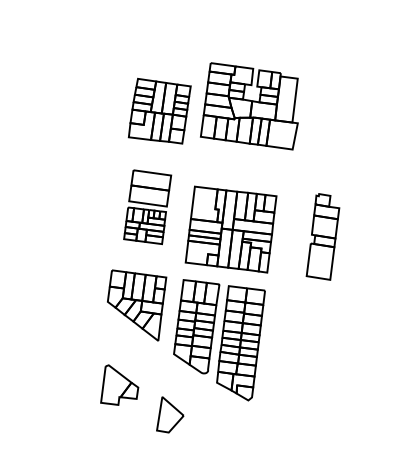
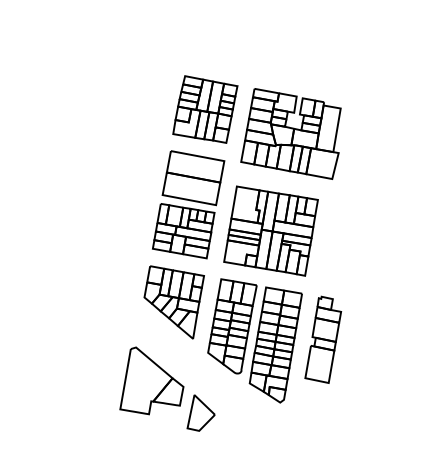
part: (248, 106) -> (290, 133), moved
part: (147, 206) -> (188, 204), size x1.43
part: (323, 236) -> (323, 339), moved
part: (118, 384) -> (151, 380), size x1.67

